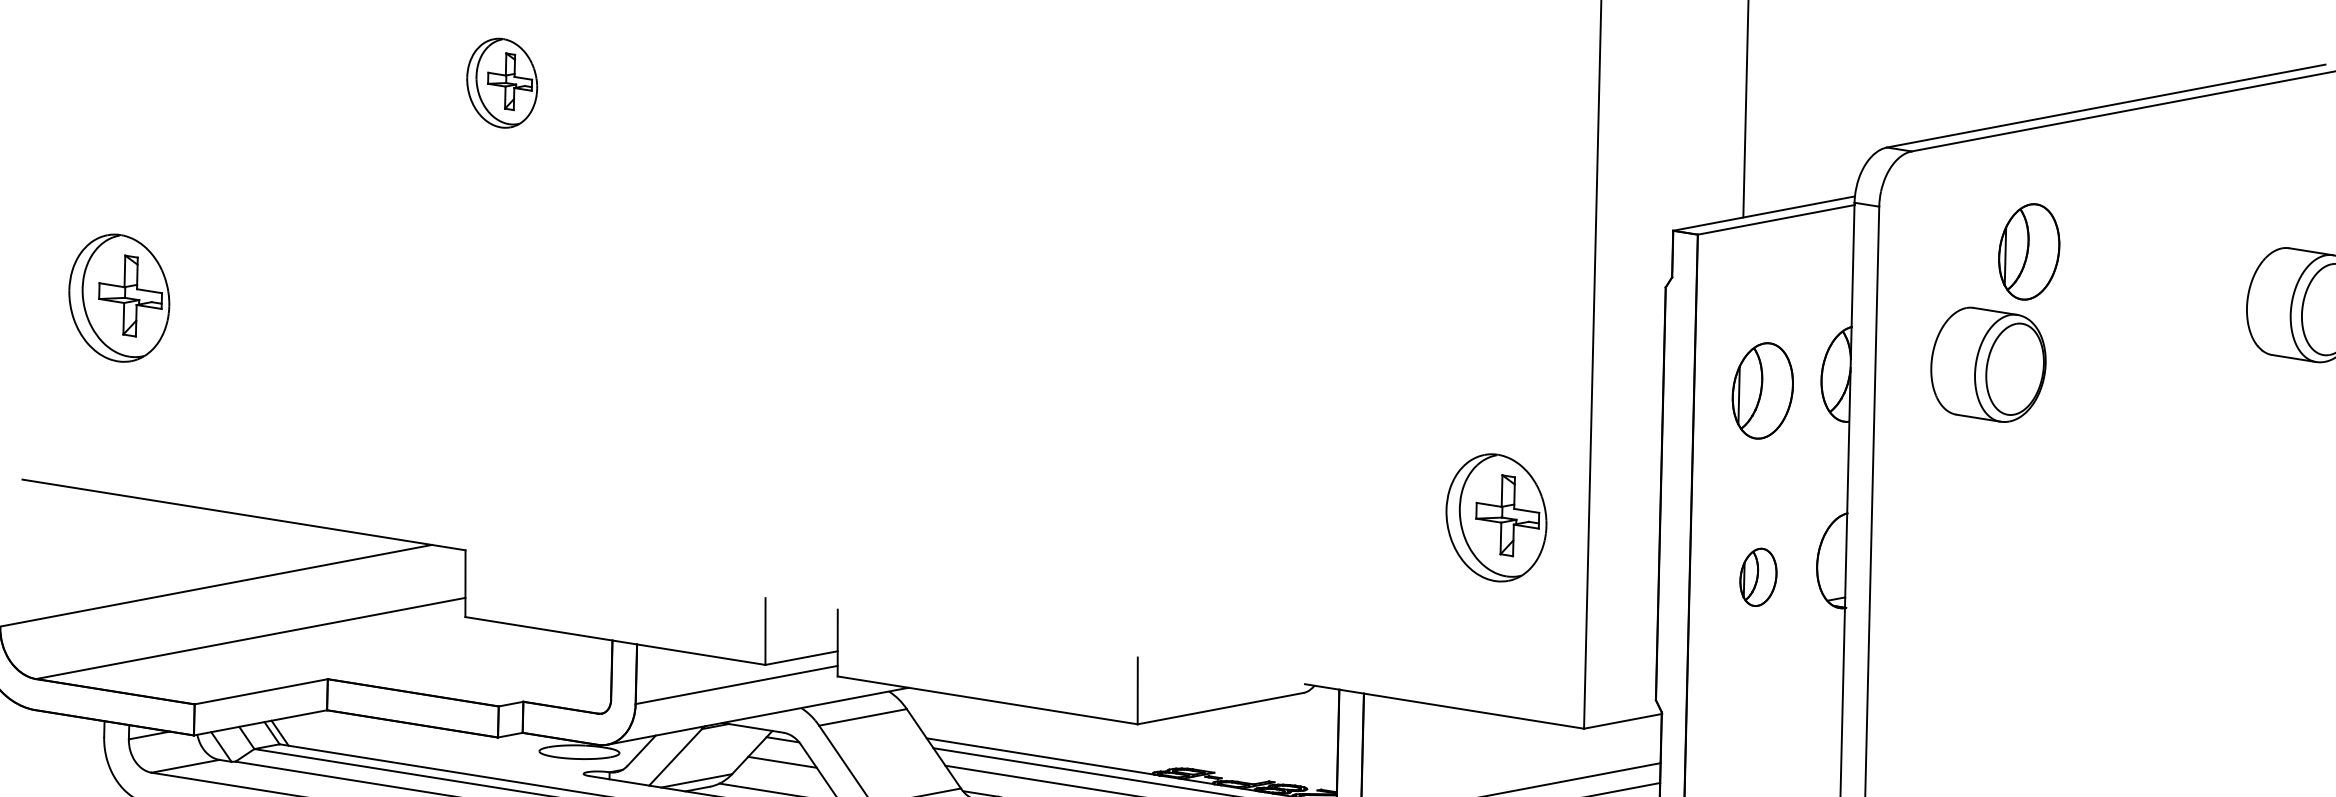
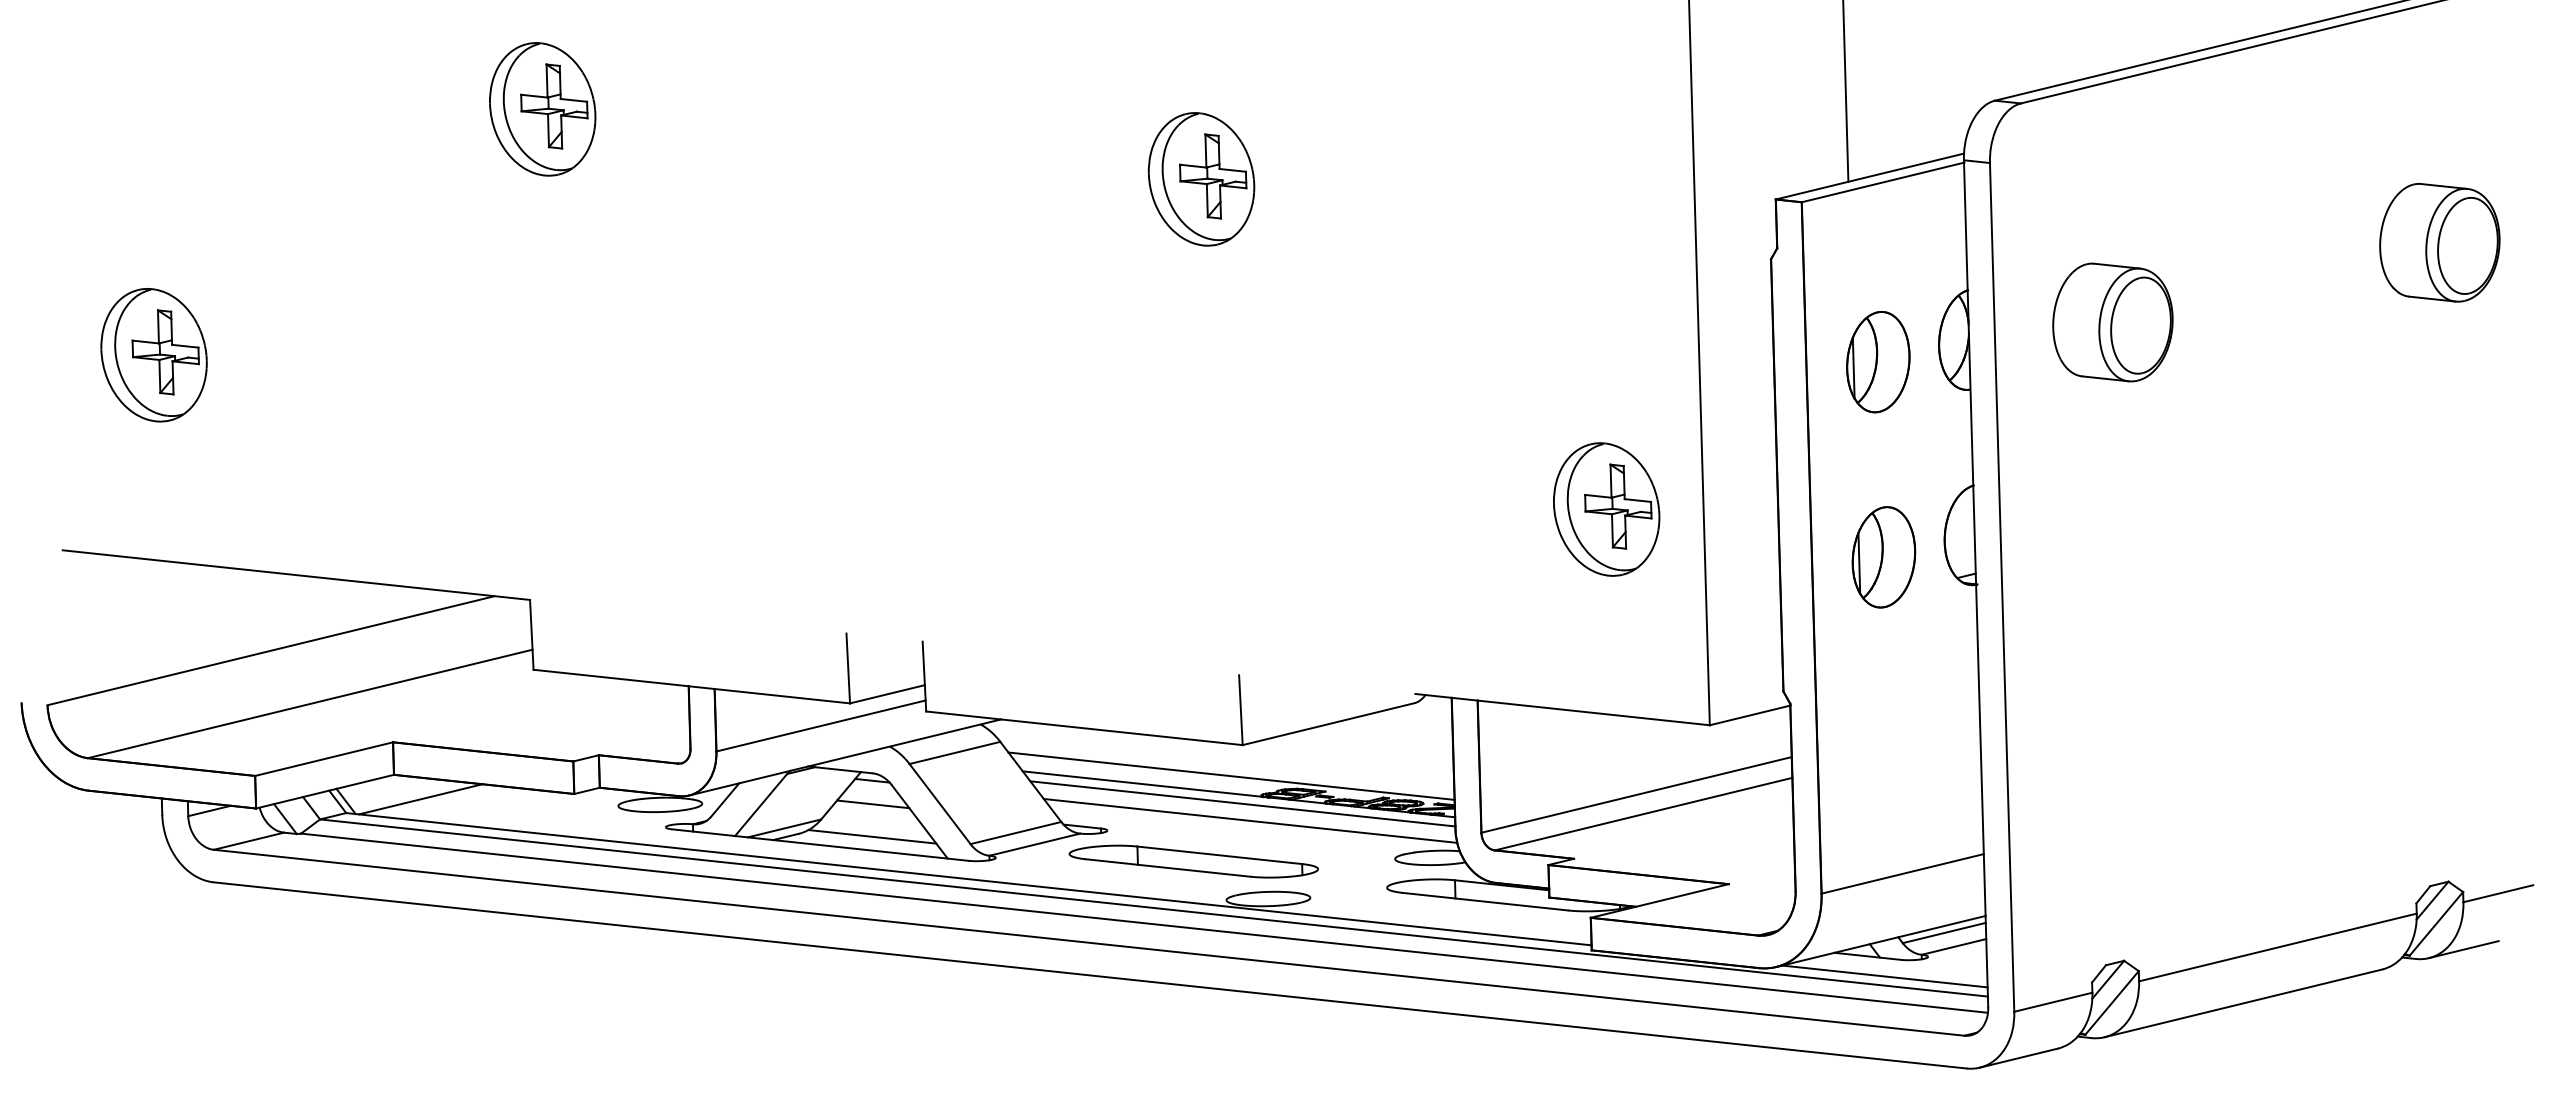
part: (501, 83) -> (542, 109), size x1.43
part: (1126, 183) -> (1201, 179), added
part: (2029, 252) -> (2149, 202), removed
part: (1758, 577) -> (1883, 557), size x1.67
line: (351, 735) -> (420, 799), added
line: (1125, 752) -> (1231, 775), added

